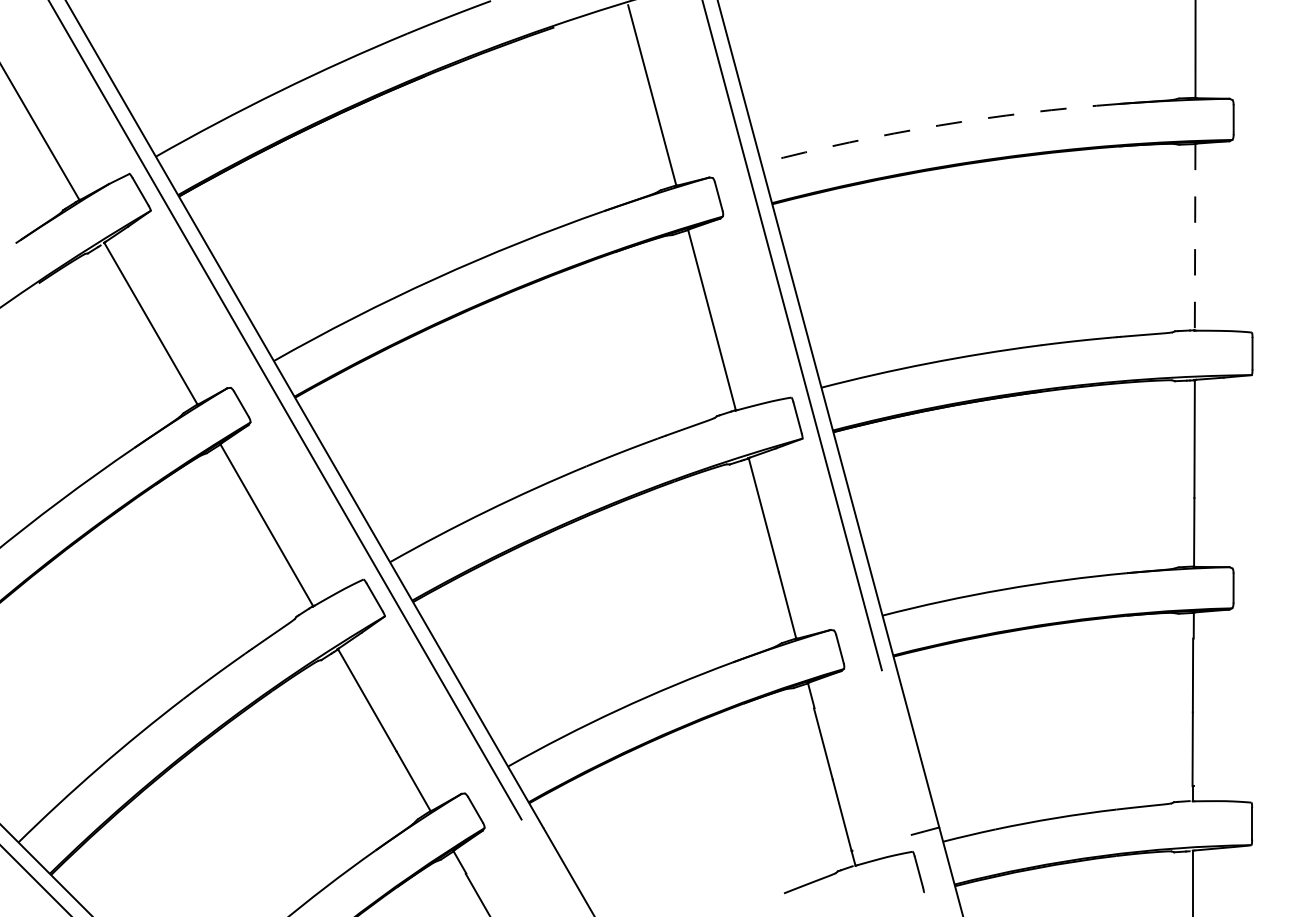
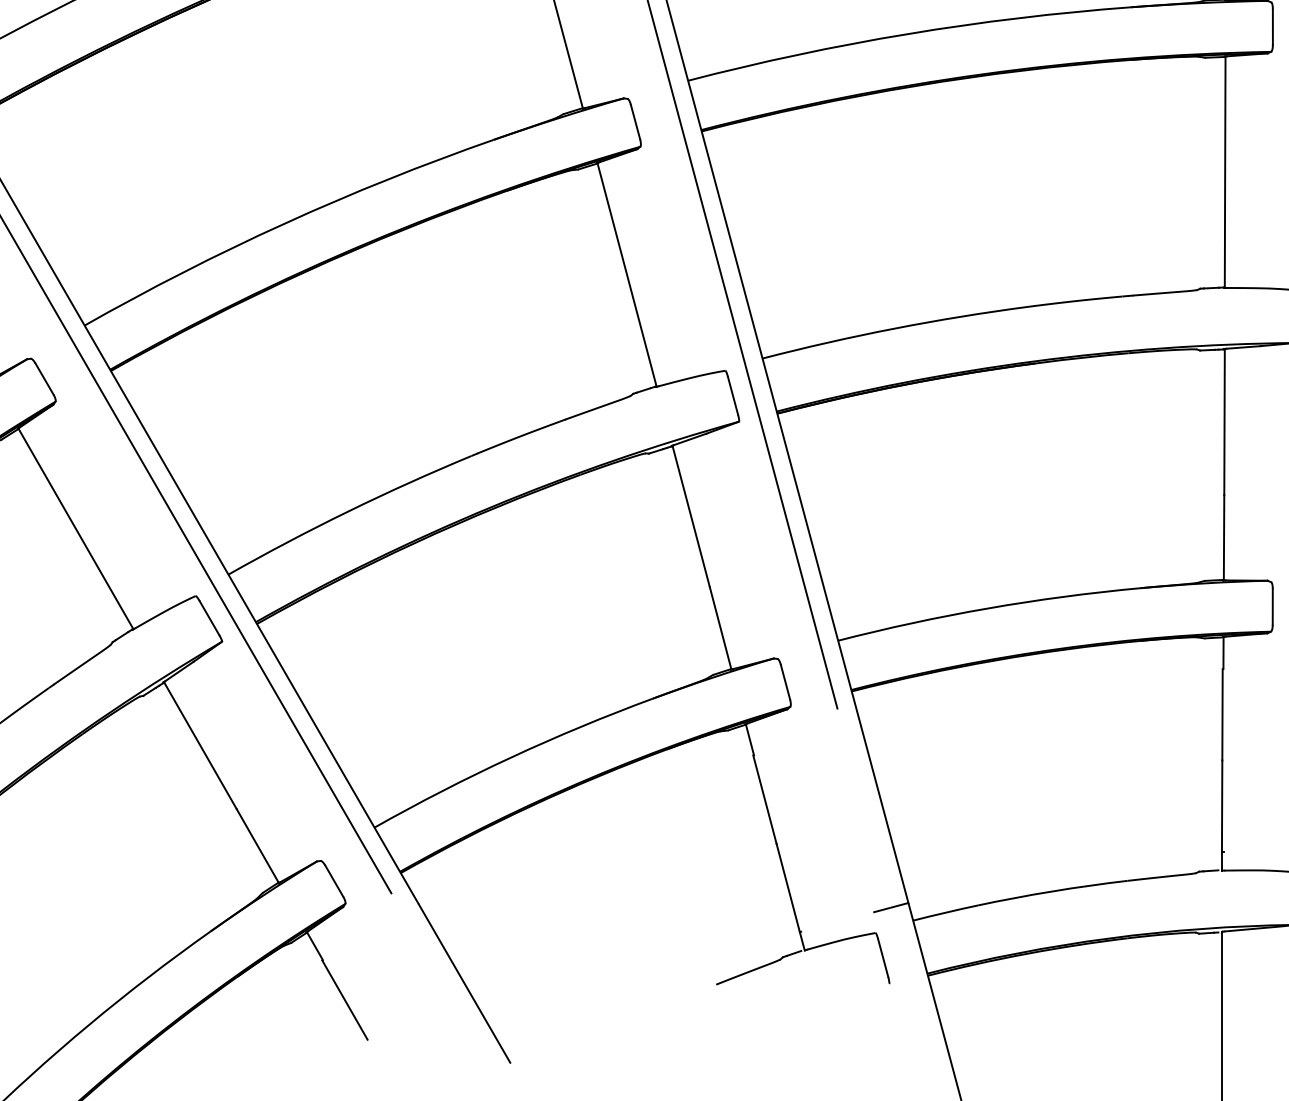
arc: (938, 125) -> (907, 33), dashed -> solid
line: (1195, 237) -> (1225, 172), dashed -> solid

